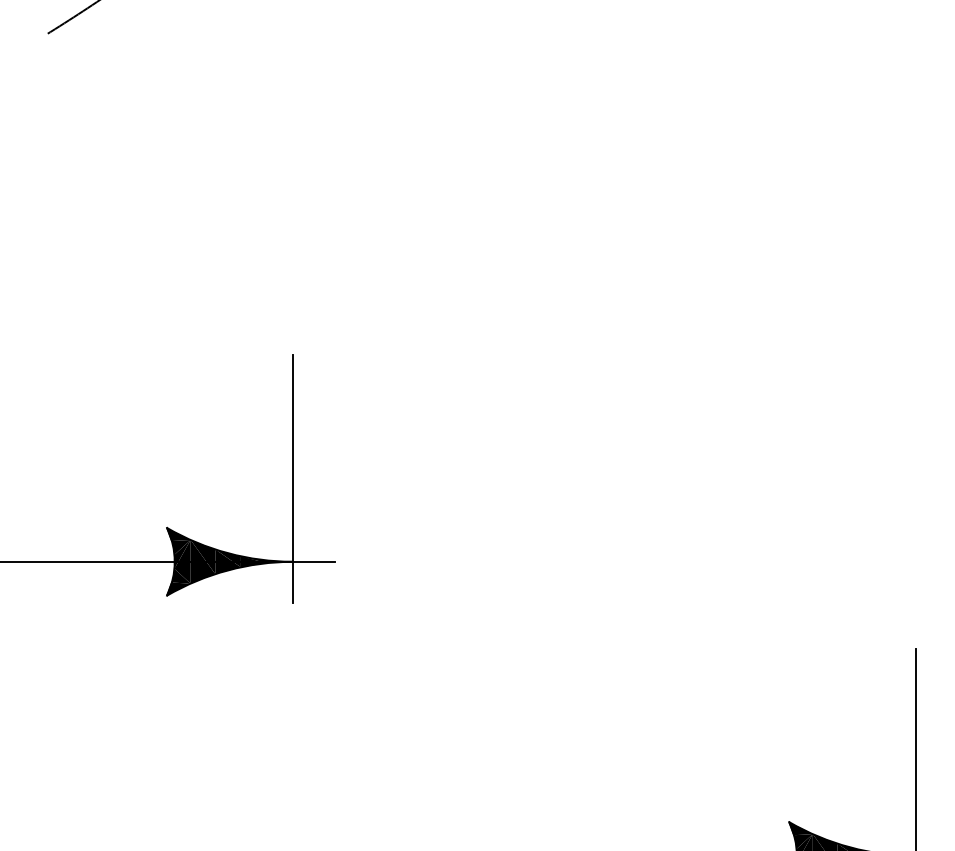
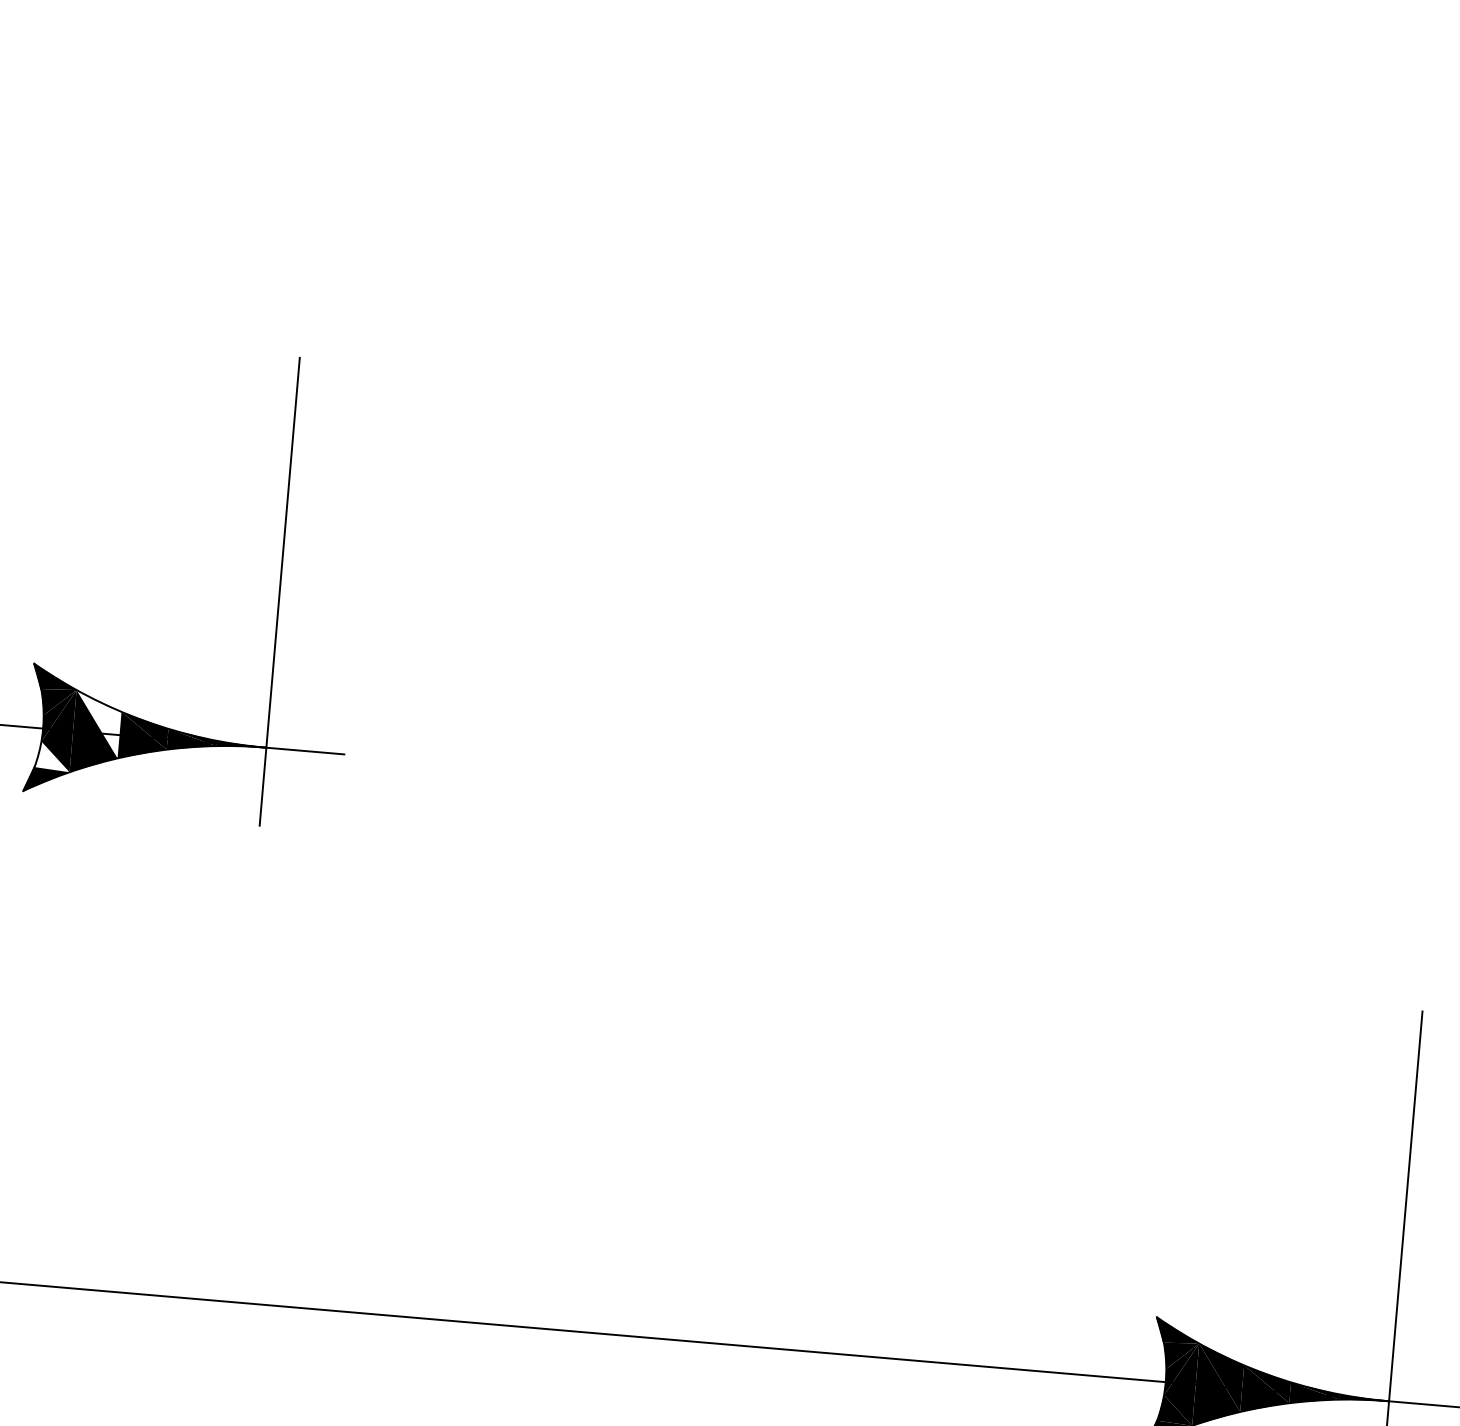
fill: (202, 556) -> (96, 723), removed
fill: (180, 575) -> (51, 755), removed

